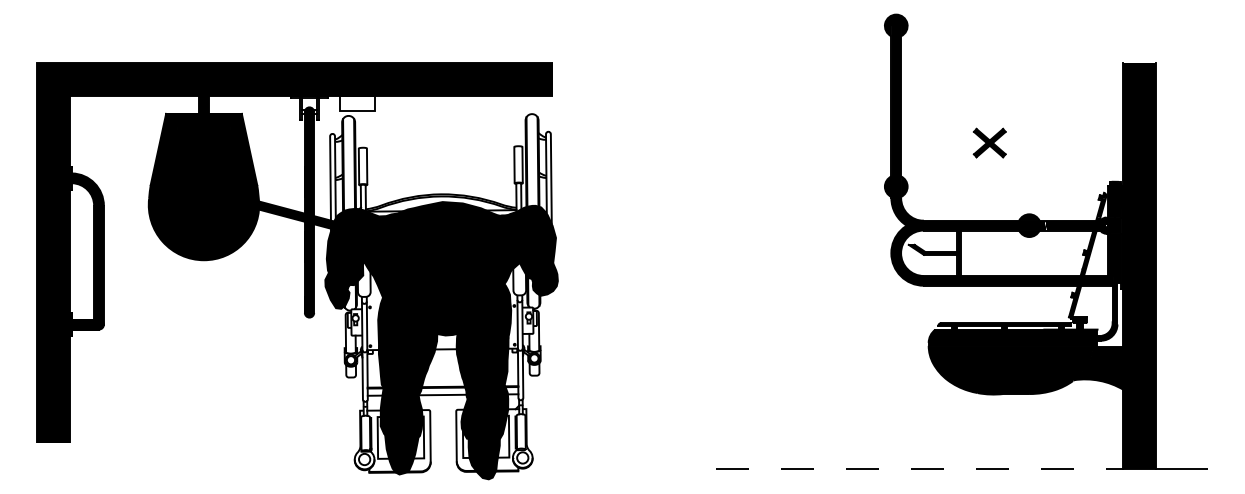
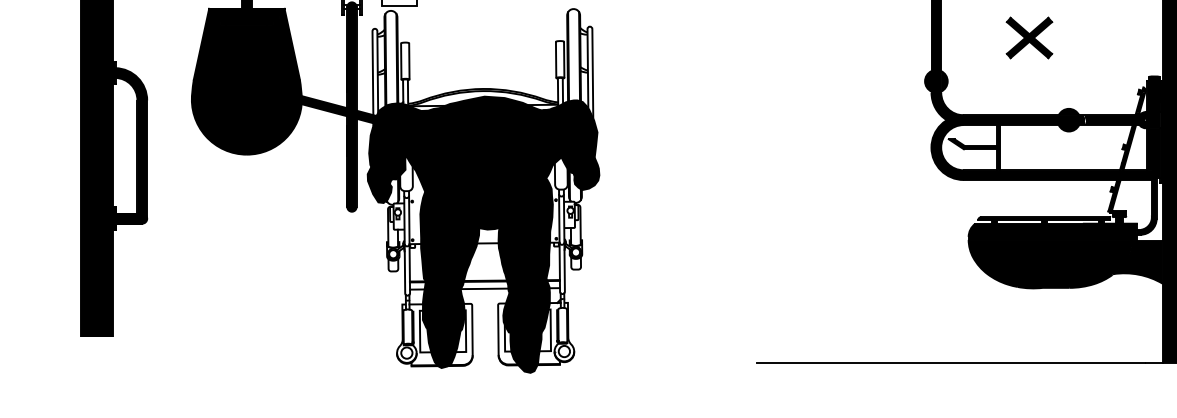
part: (989, 142) -> (1029, 37), size x1.43
line: (911, 469) -> (951, 363), dashed -> solid

